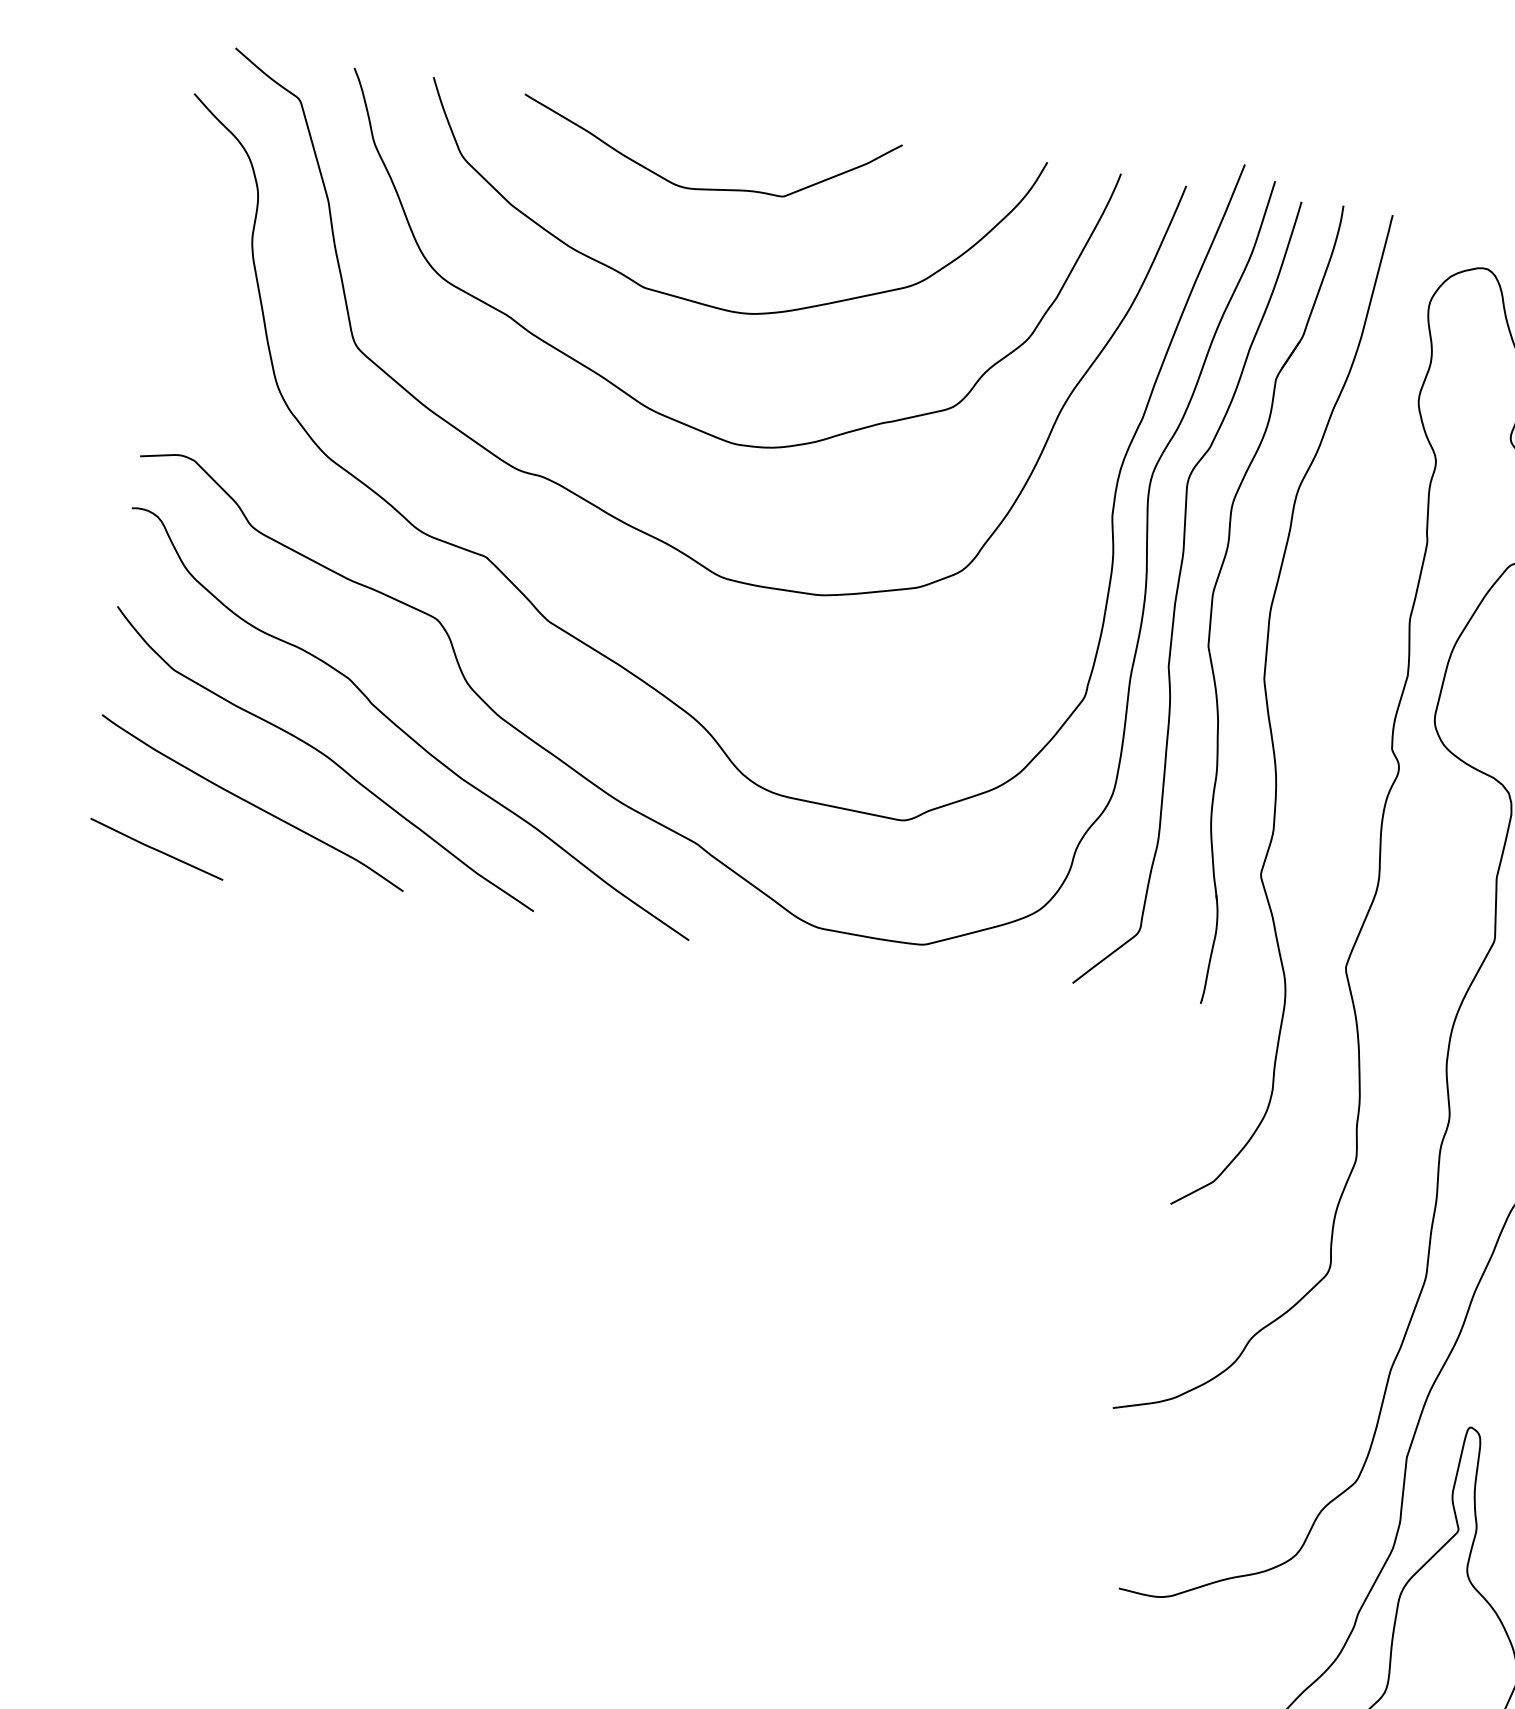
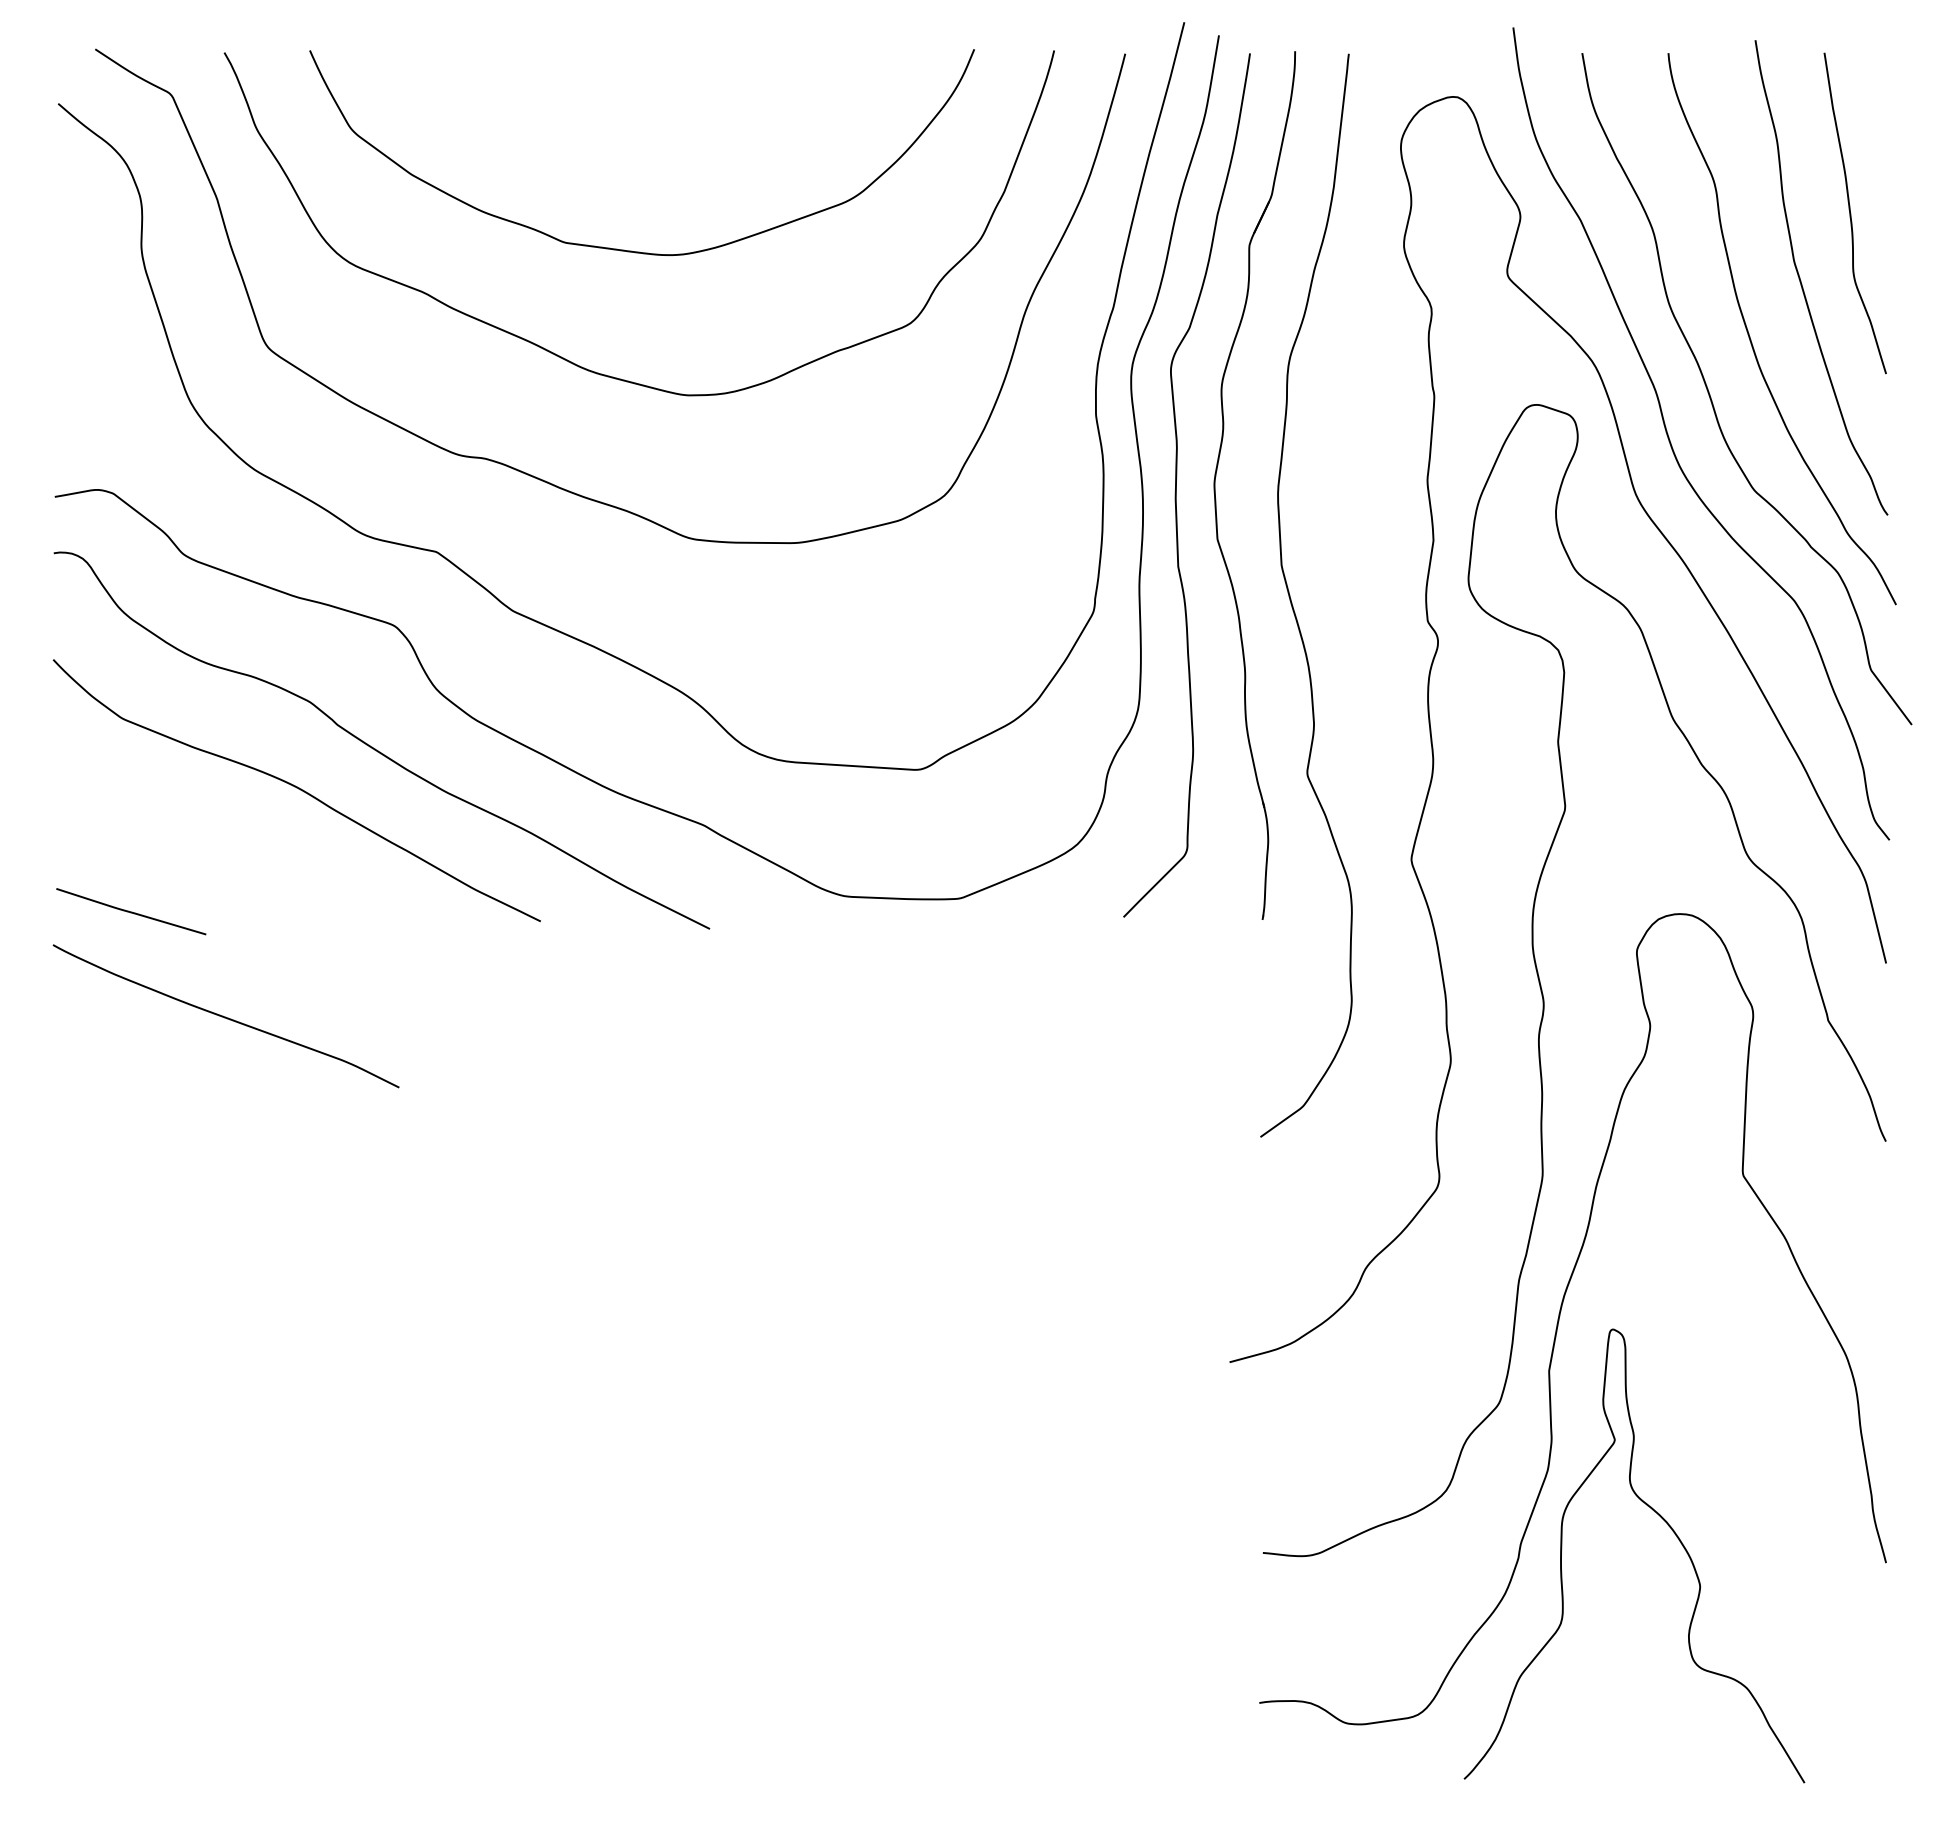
curve: (709, 188) -> (619, 127), removed
curve: (252, 803) -> (225, 1016), moved

